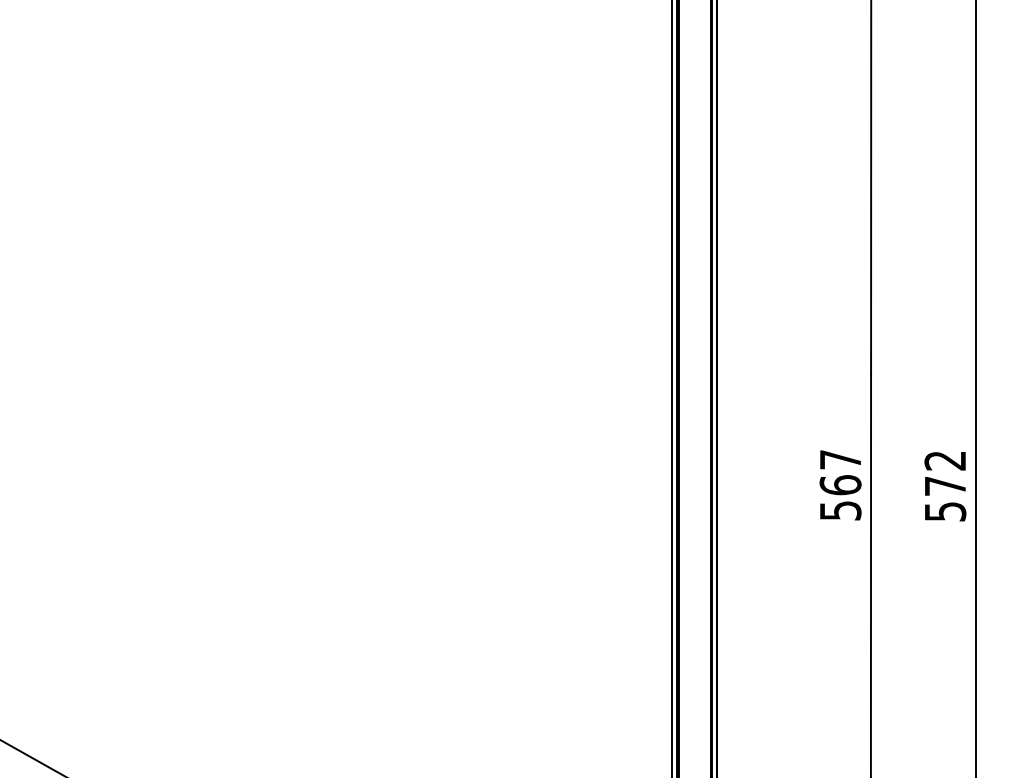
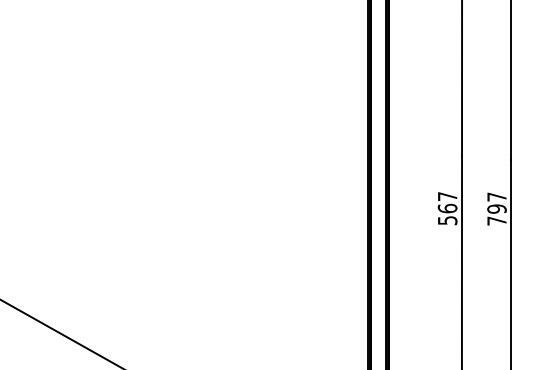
text: (944, 484) -> (496, 208), 572 -> 797

